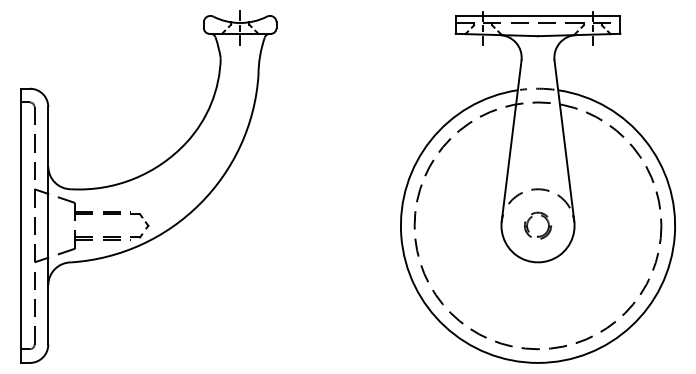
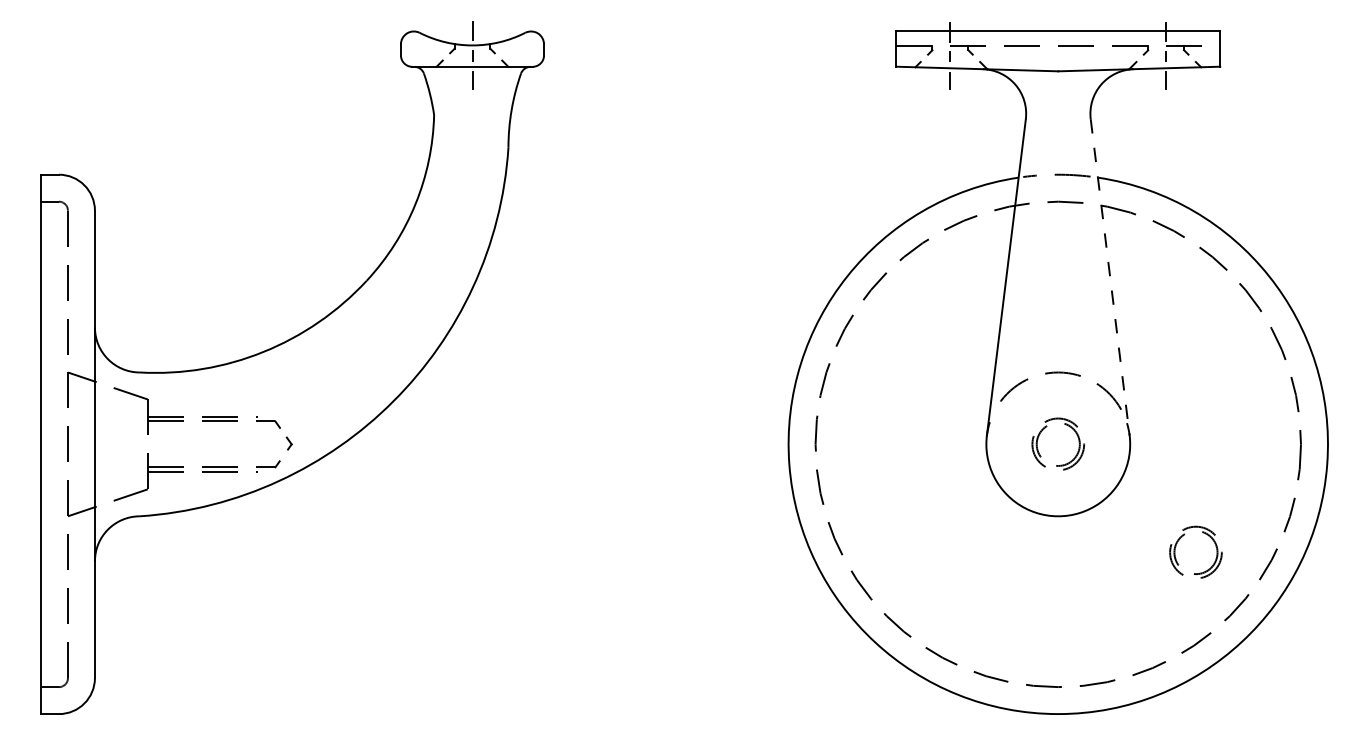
line: (564, 141) -> (1110, 278), solid -> dashed
part: (598, 279) -> (1177, 549), added

